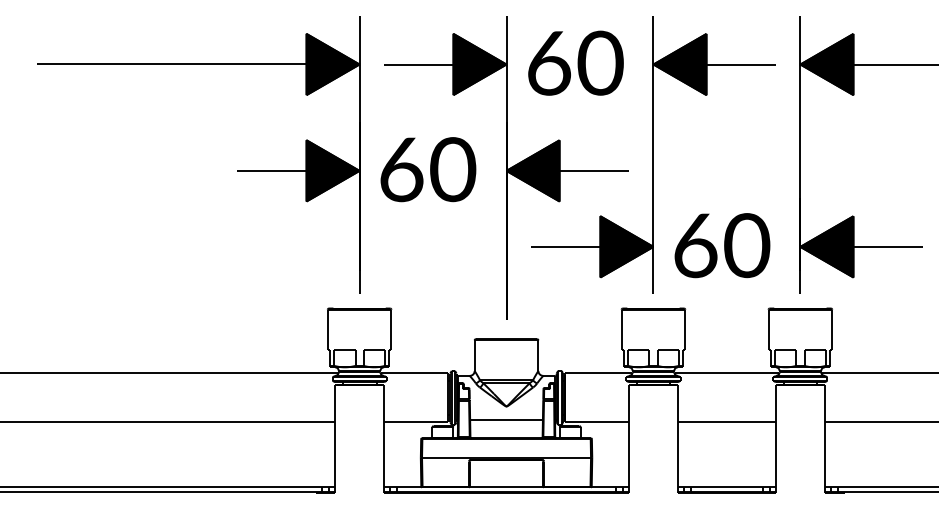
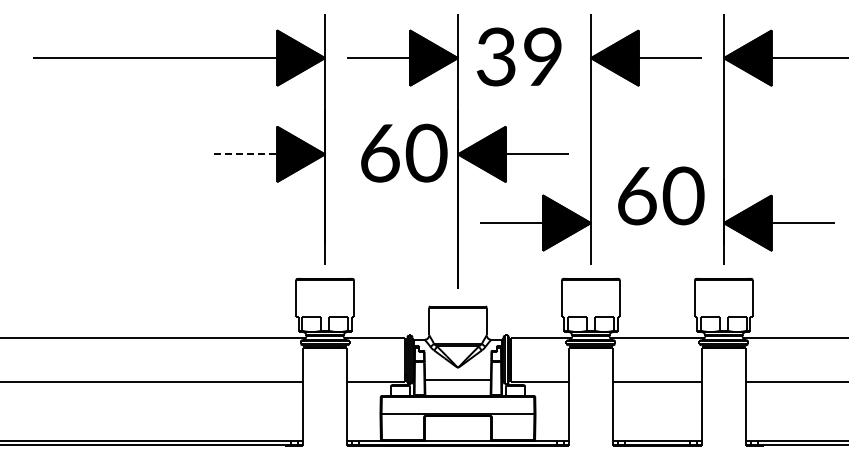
text: (575, 62) -> (520, 56), 60 -> 39
text: (428, 168) -> (404, 152), moved
line: (272, 171) -> (246, 154), solid -> dashed
text: (722, 245) -> (661, 195), moved

